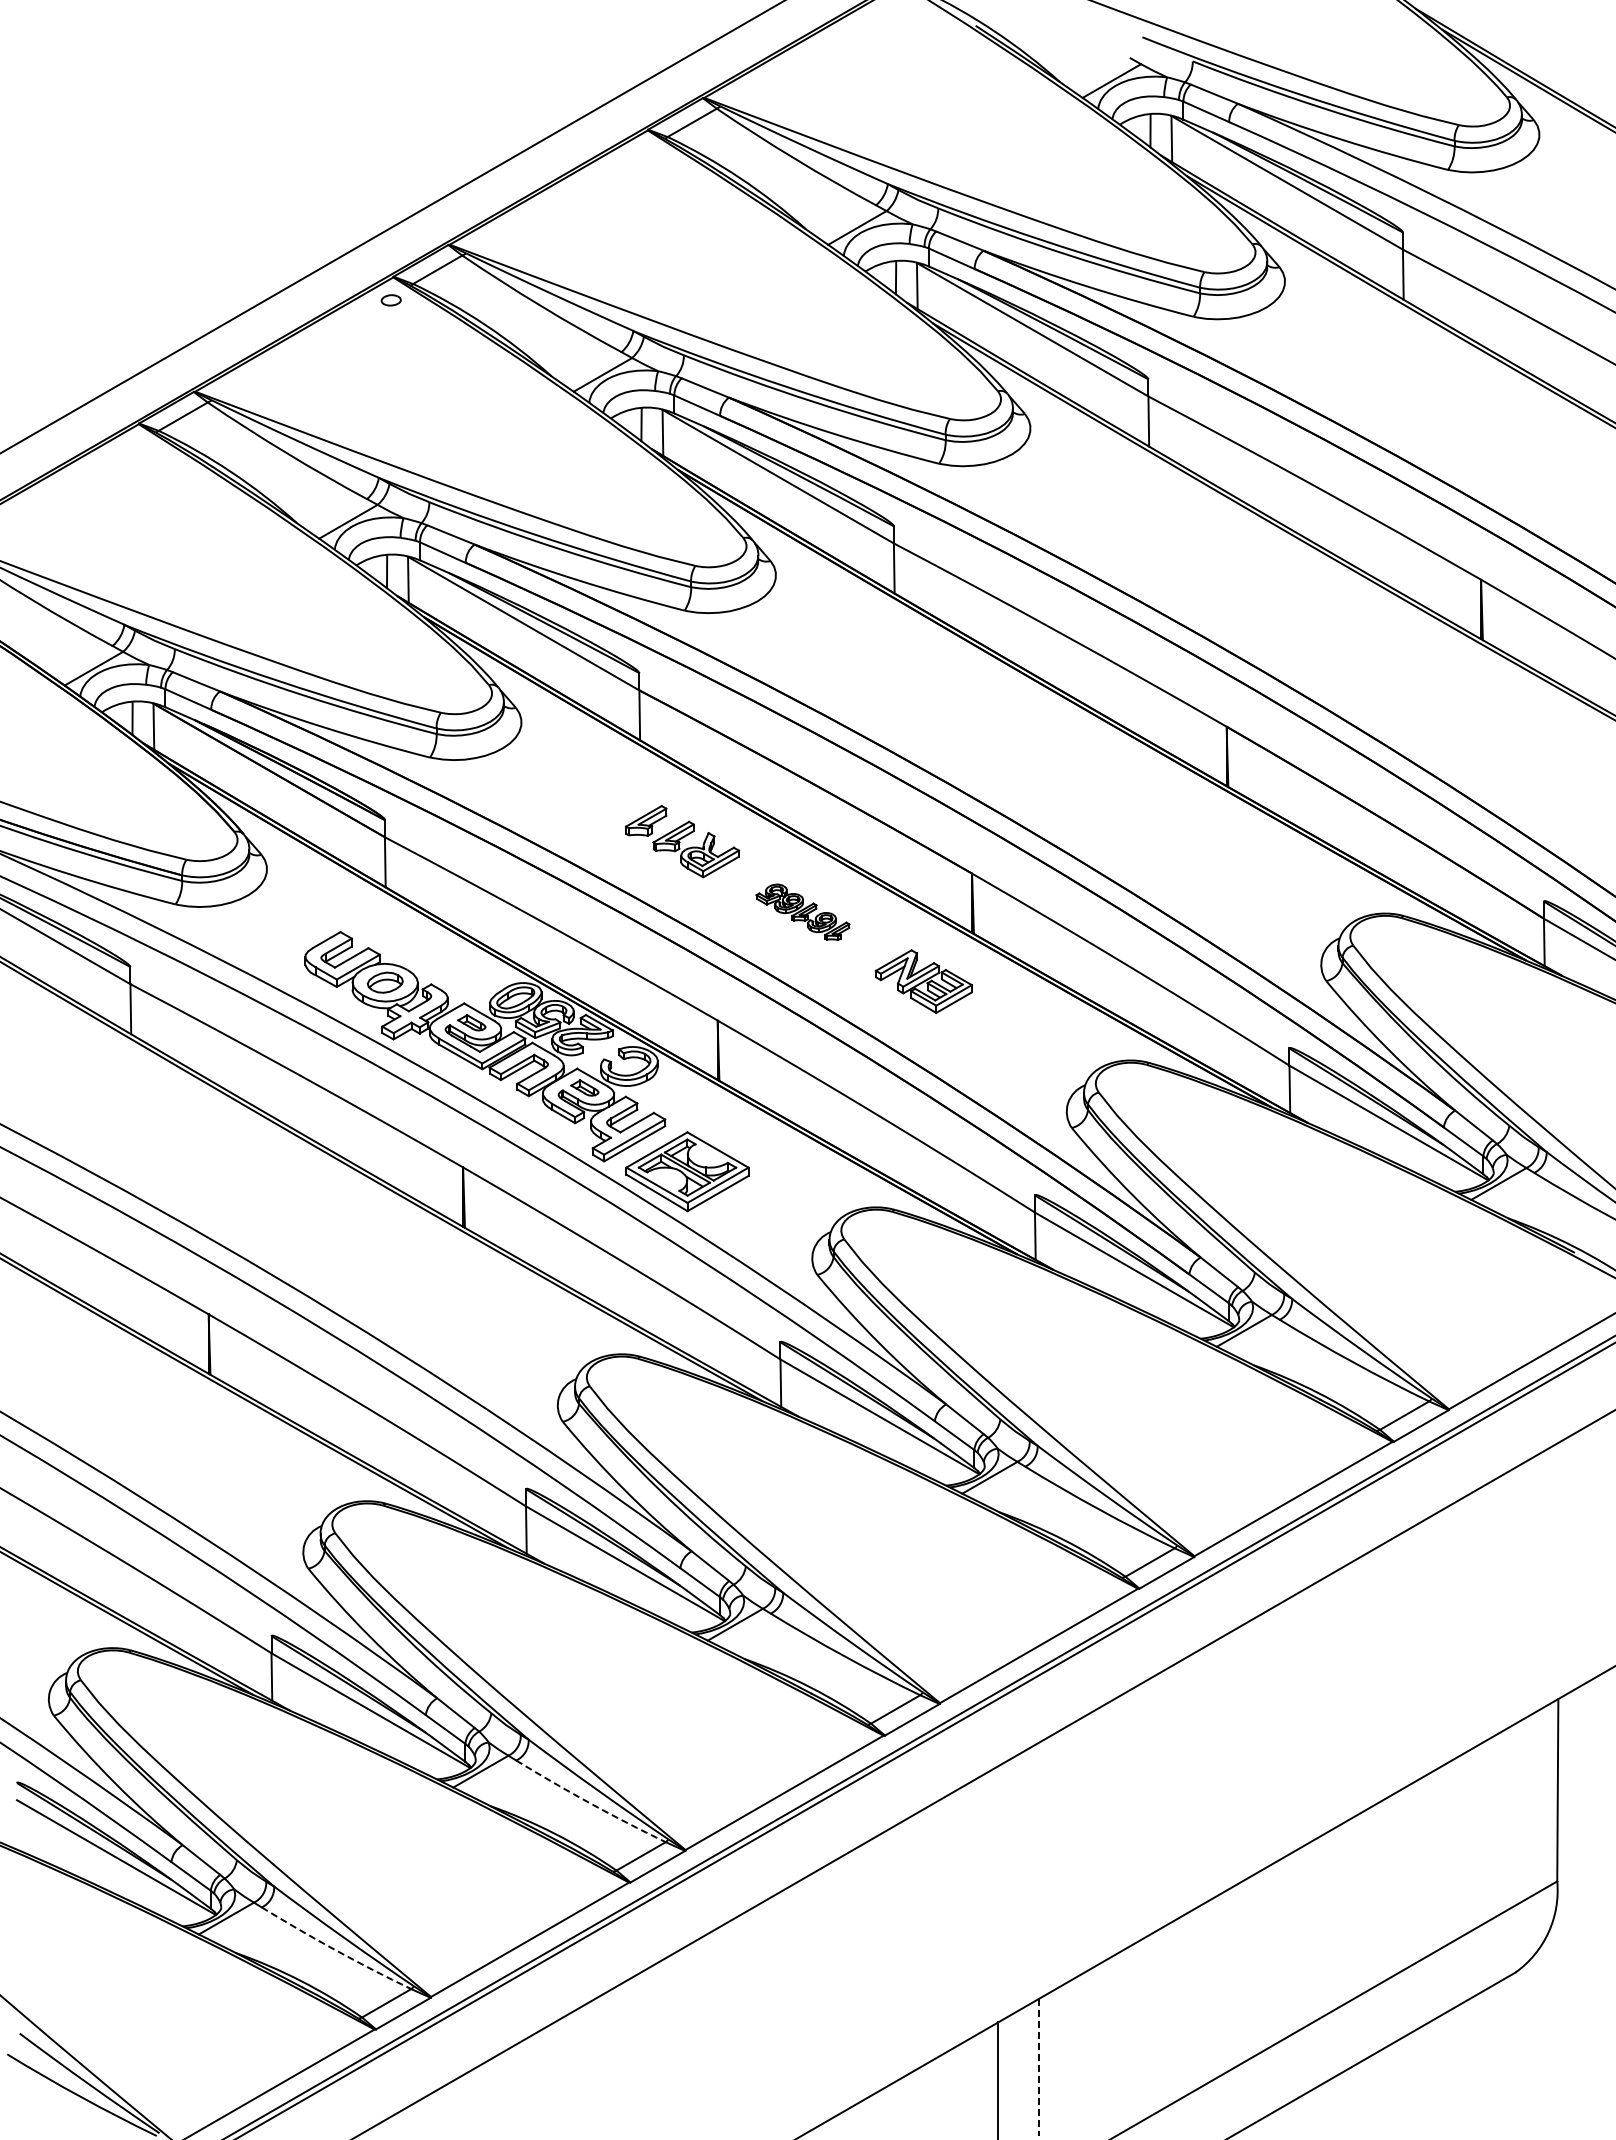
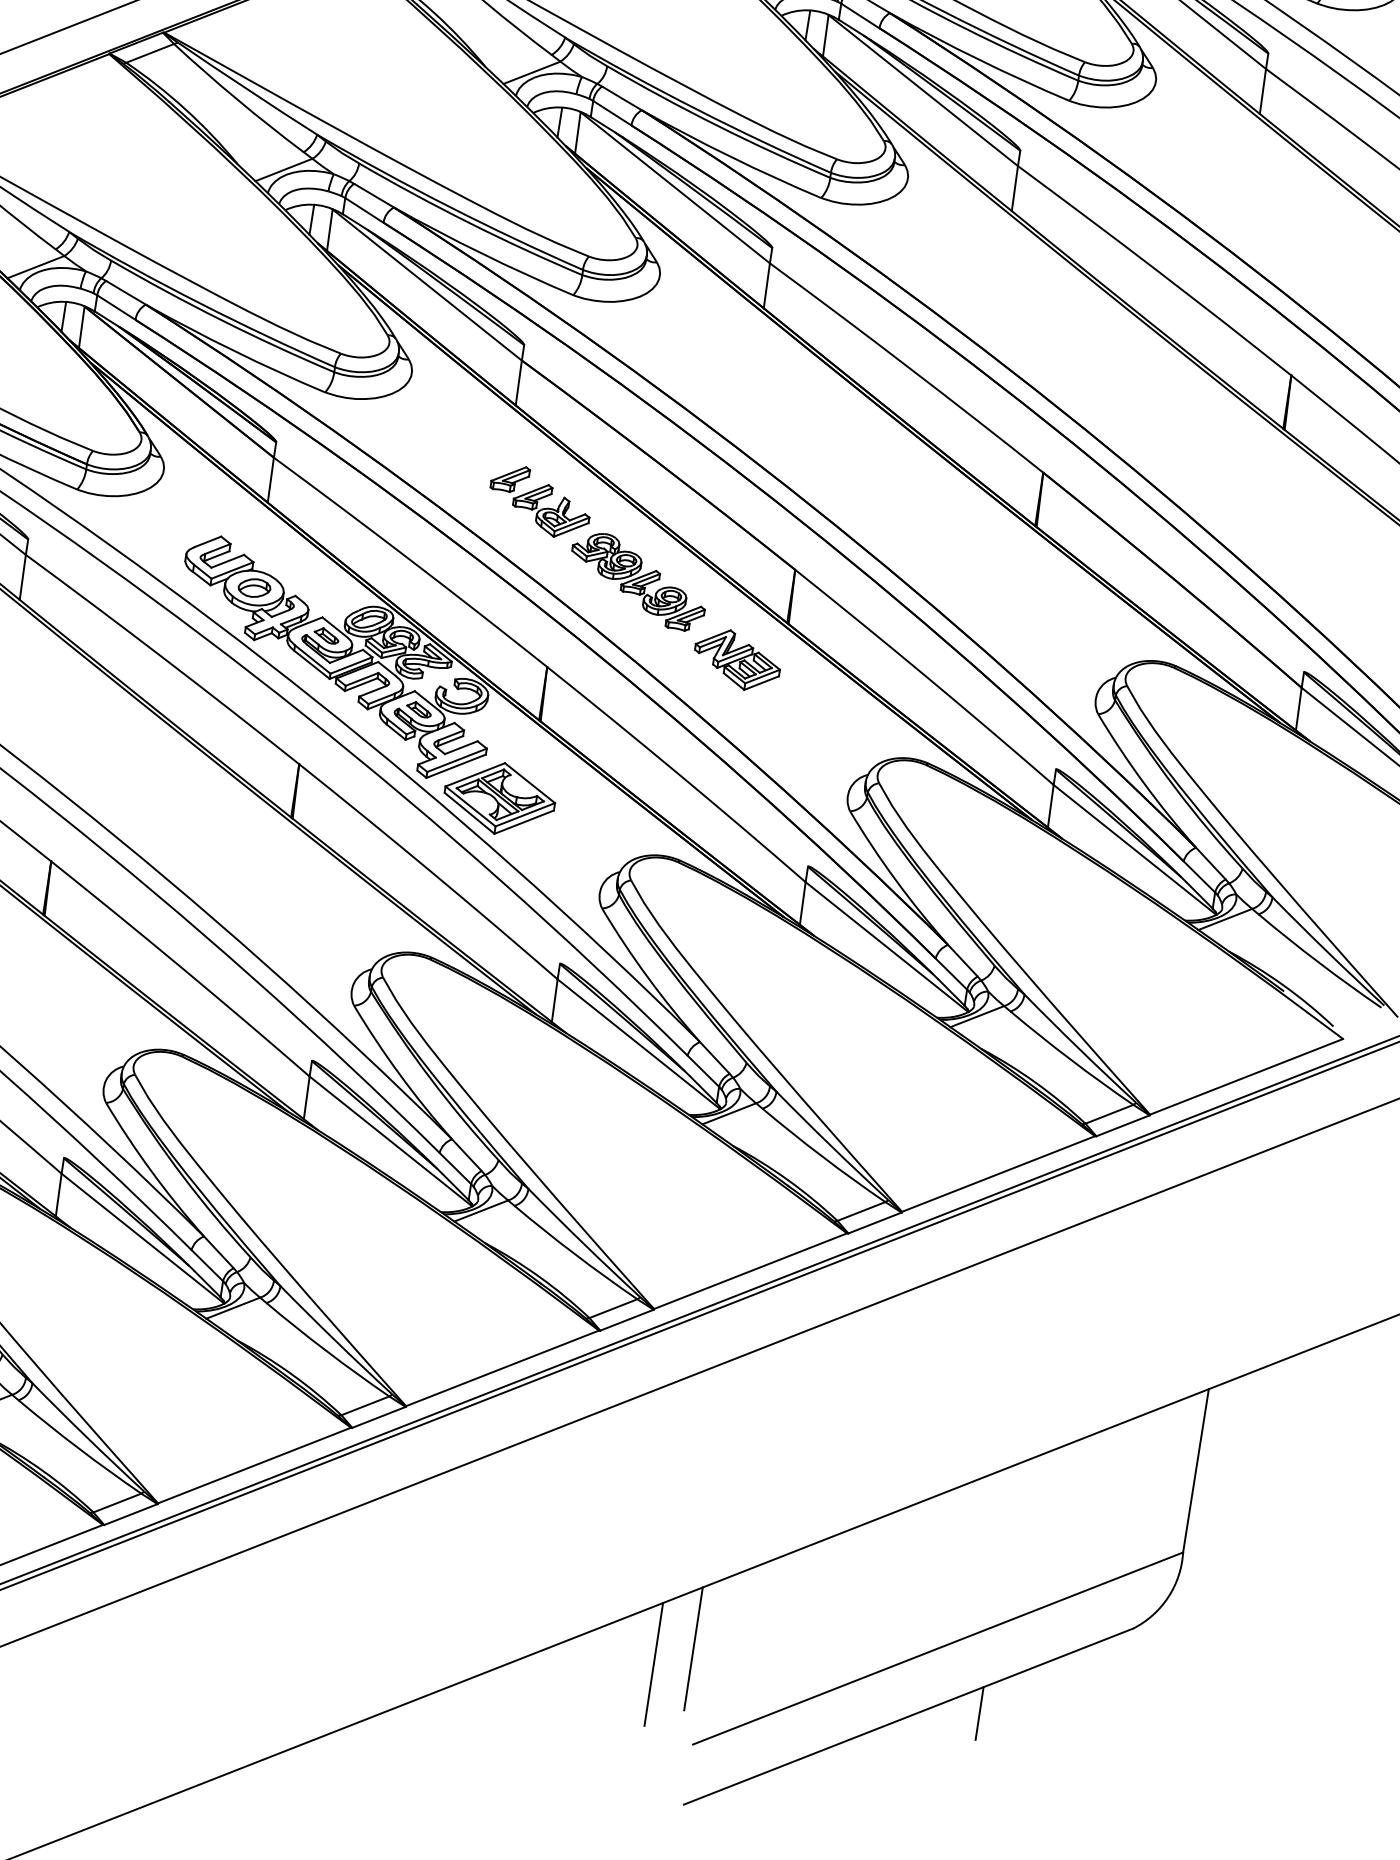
part: (802, 912) -> (637, 581), size x1.67
arc: (590, 1803) -> (327, 1351), dashed -> solid
arc: (335, 1950) -> (78, 1448), dashed -> solid
line: (1039, 2067) -> (693, 1649), dashed -> solid
line: (1361, 2090) -> (979, 1713), added

